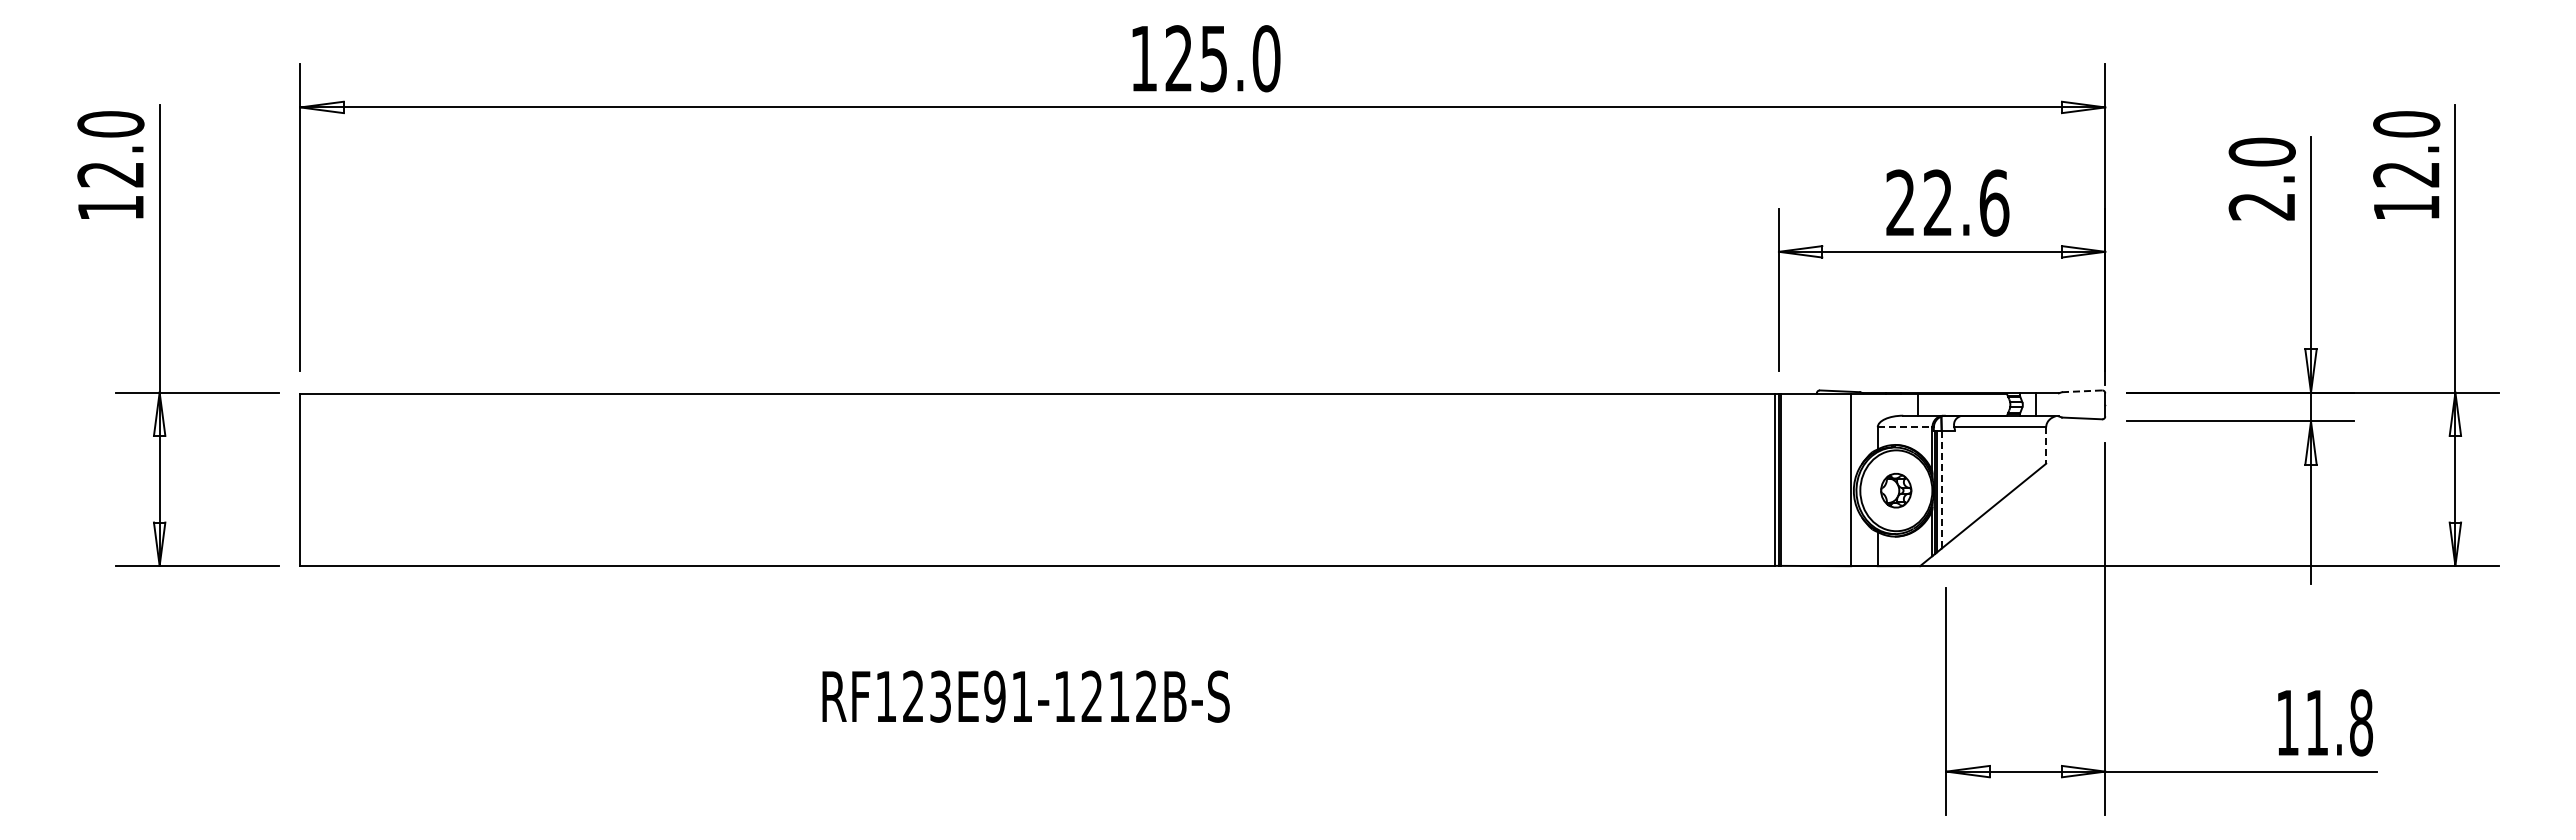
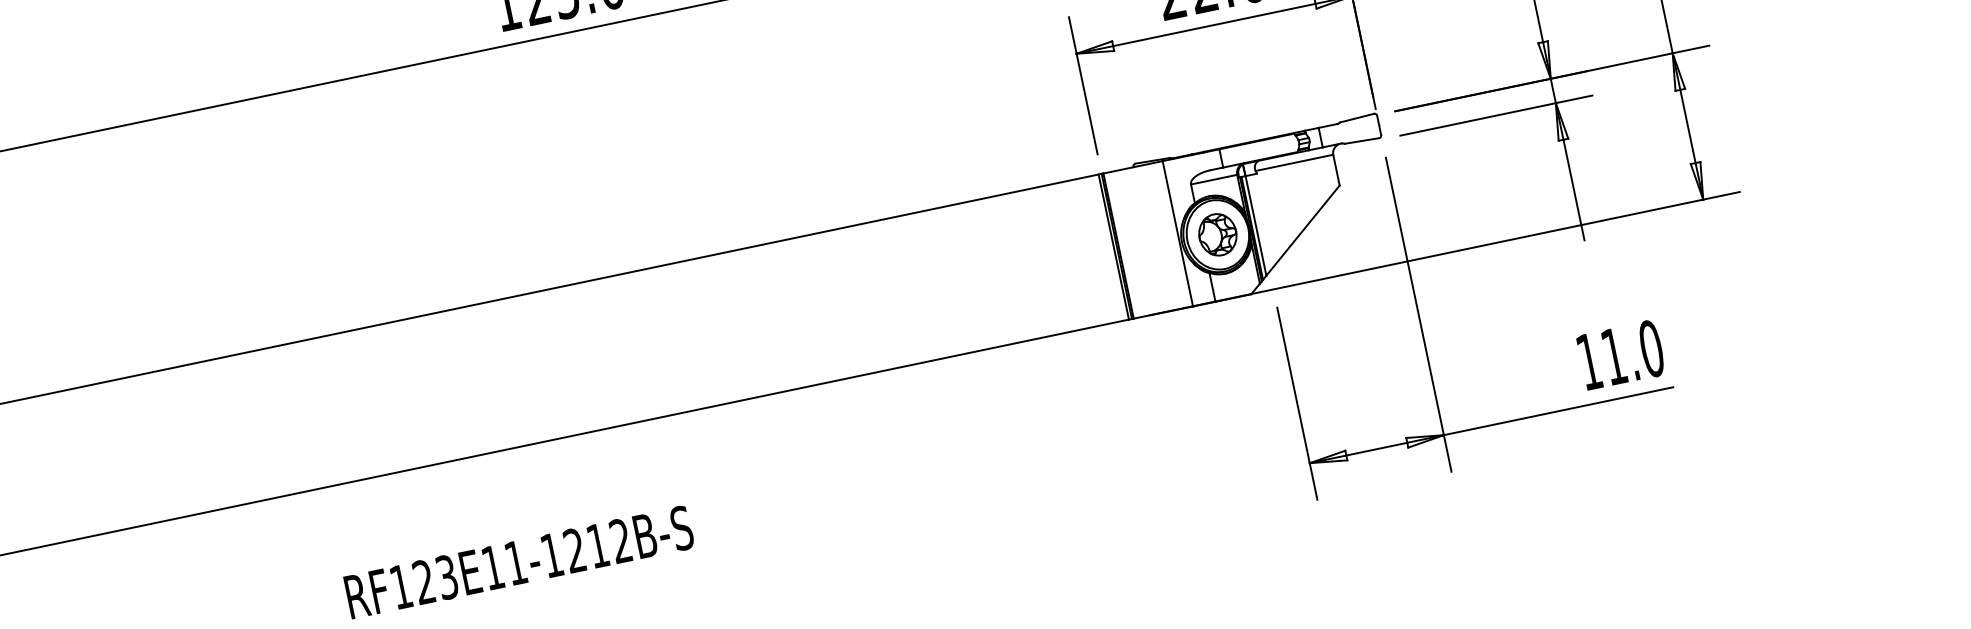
line: (2082, 391) -> (1357, 118), dashed -> solid
line: (1905, 427) -> (1214, 179), dashed -> solid
line: (2046, 445) -> (1336, 170), dashed -> solid
line: (1941, 489) -> (1255, 225), dashed -> solid
part: (1895, 490) -> (1217, 234), size x1.43
text: (994, 696) -> (492, 567), RF123E91-1212B-S -> RF123E11-1212B-S
text: (2361, 722) -> (1651, 348), 11.8 -> 11.0

